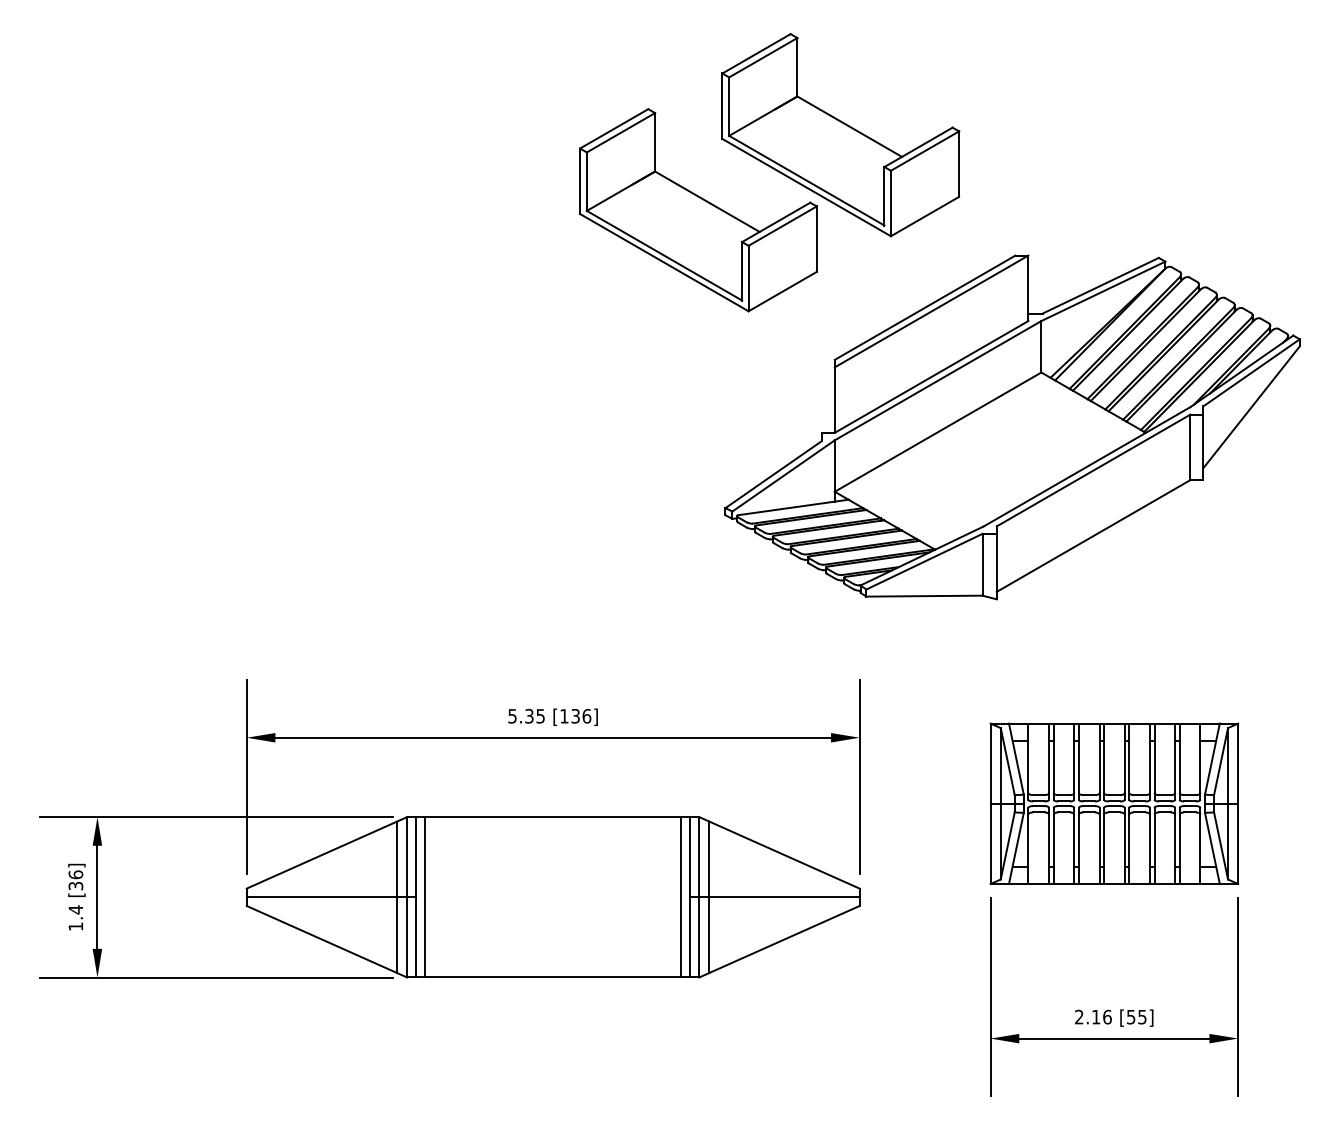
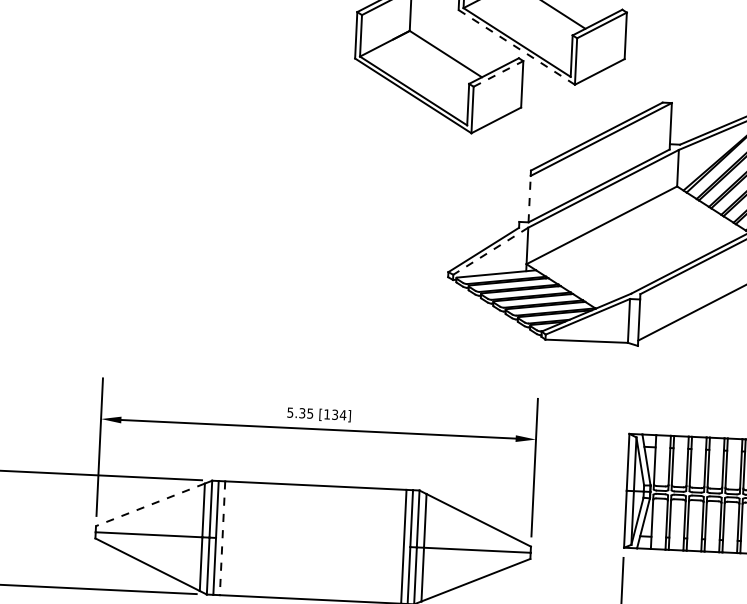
line: (806, 187) -> (516, 47), solid -> dashed
line: (783, 225) -> (499, 73), solid -> dashed
line: (834, 400) -> (529, 199), solid -> dashed
line: (783, 476) -> (490, 251), solid -> dashed
text: (586, 716) -> (342, 415), [136] -> [134]
line: (321, 855) -> (150, 505), solid -> dashed
line: (425, 897) -> (222, 538), solid -> dashed

